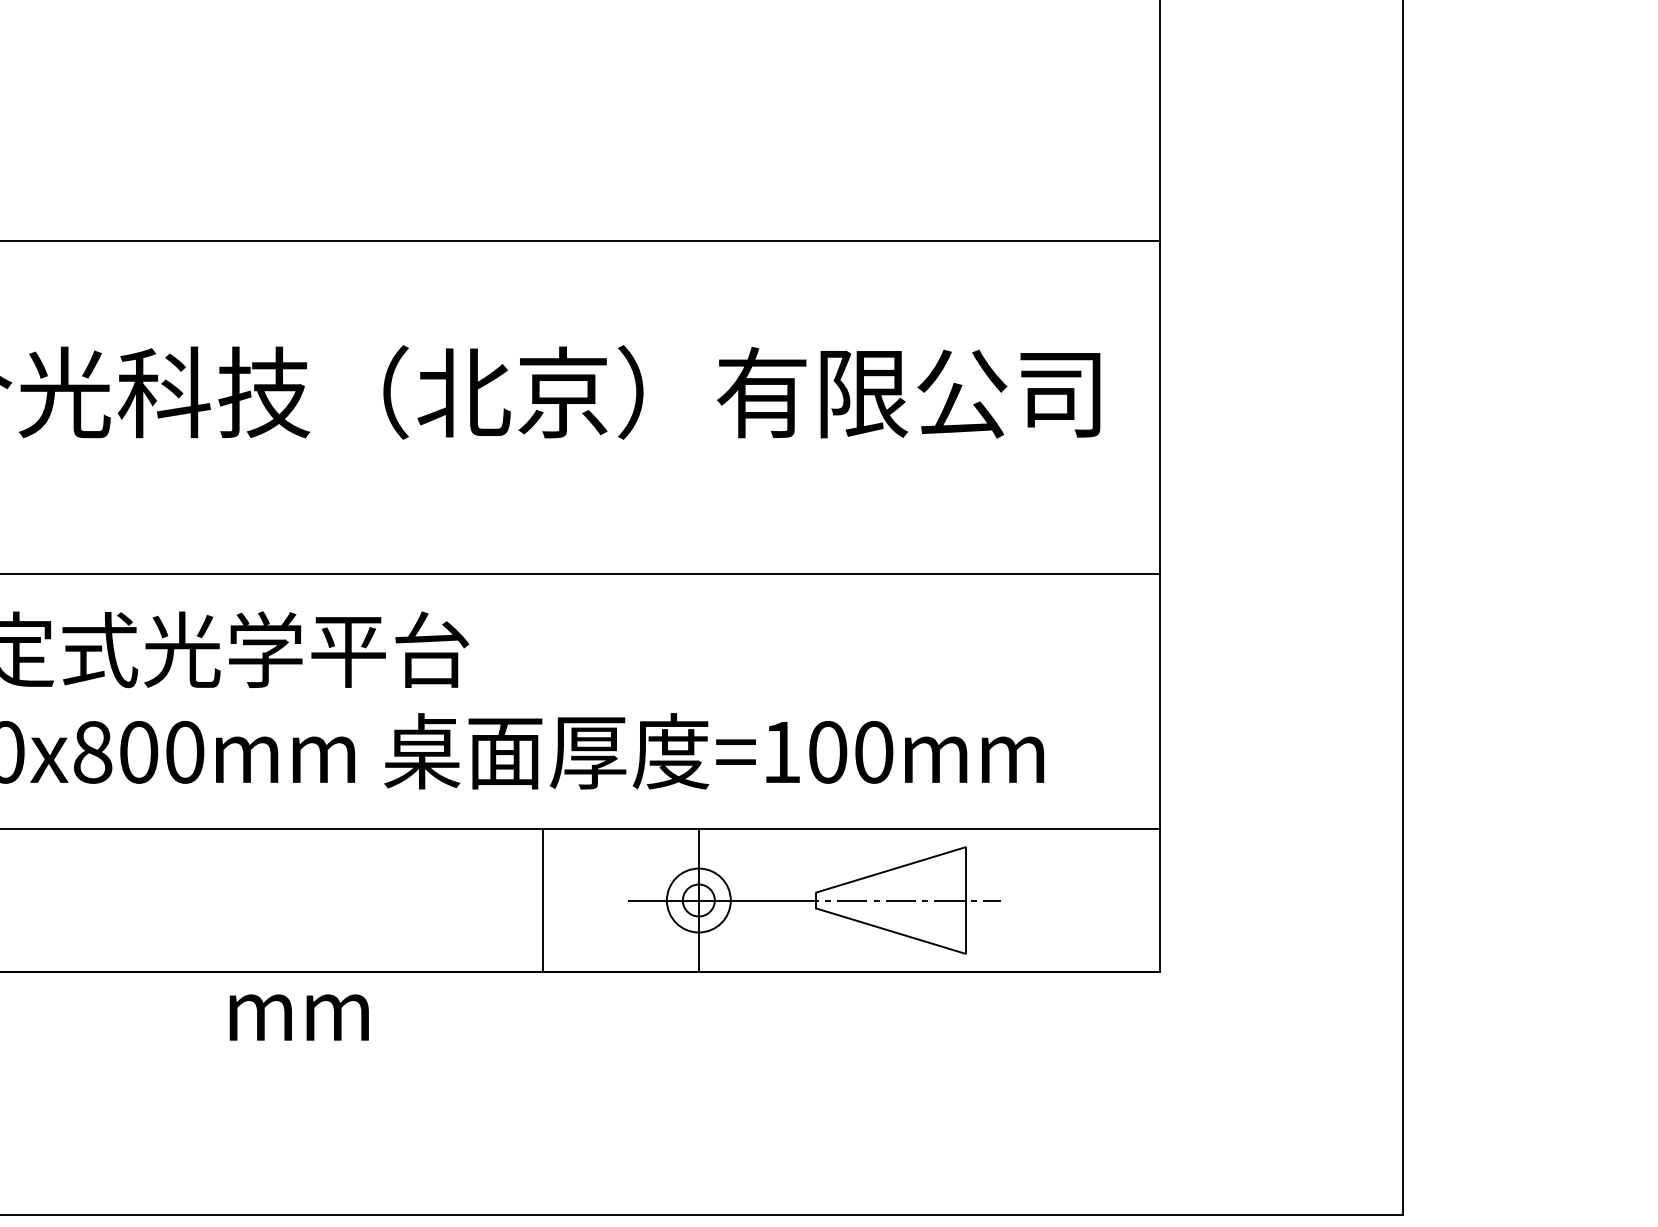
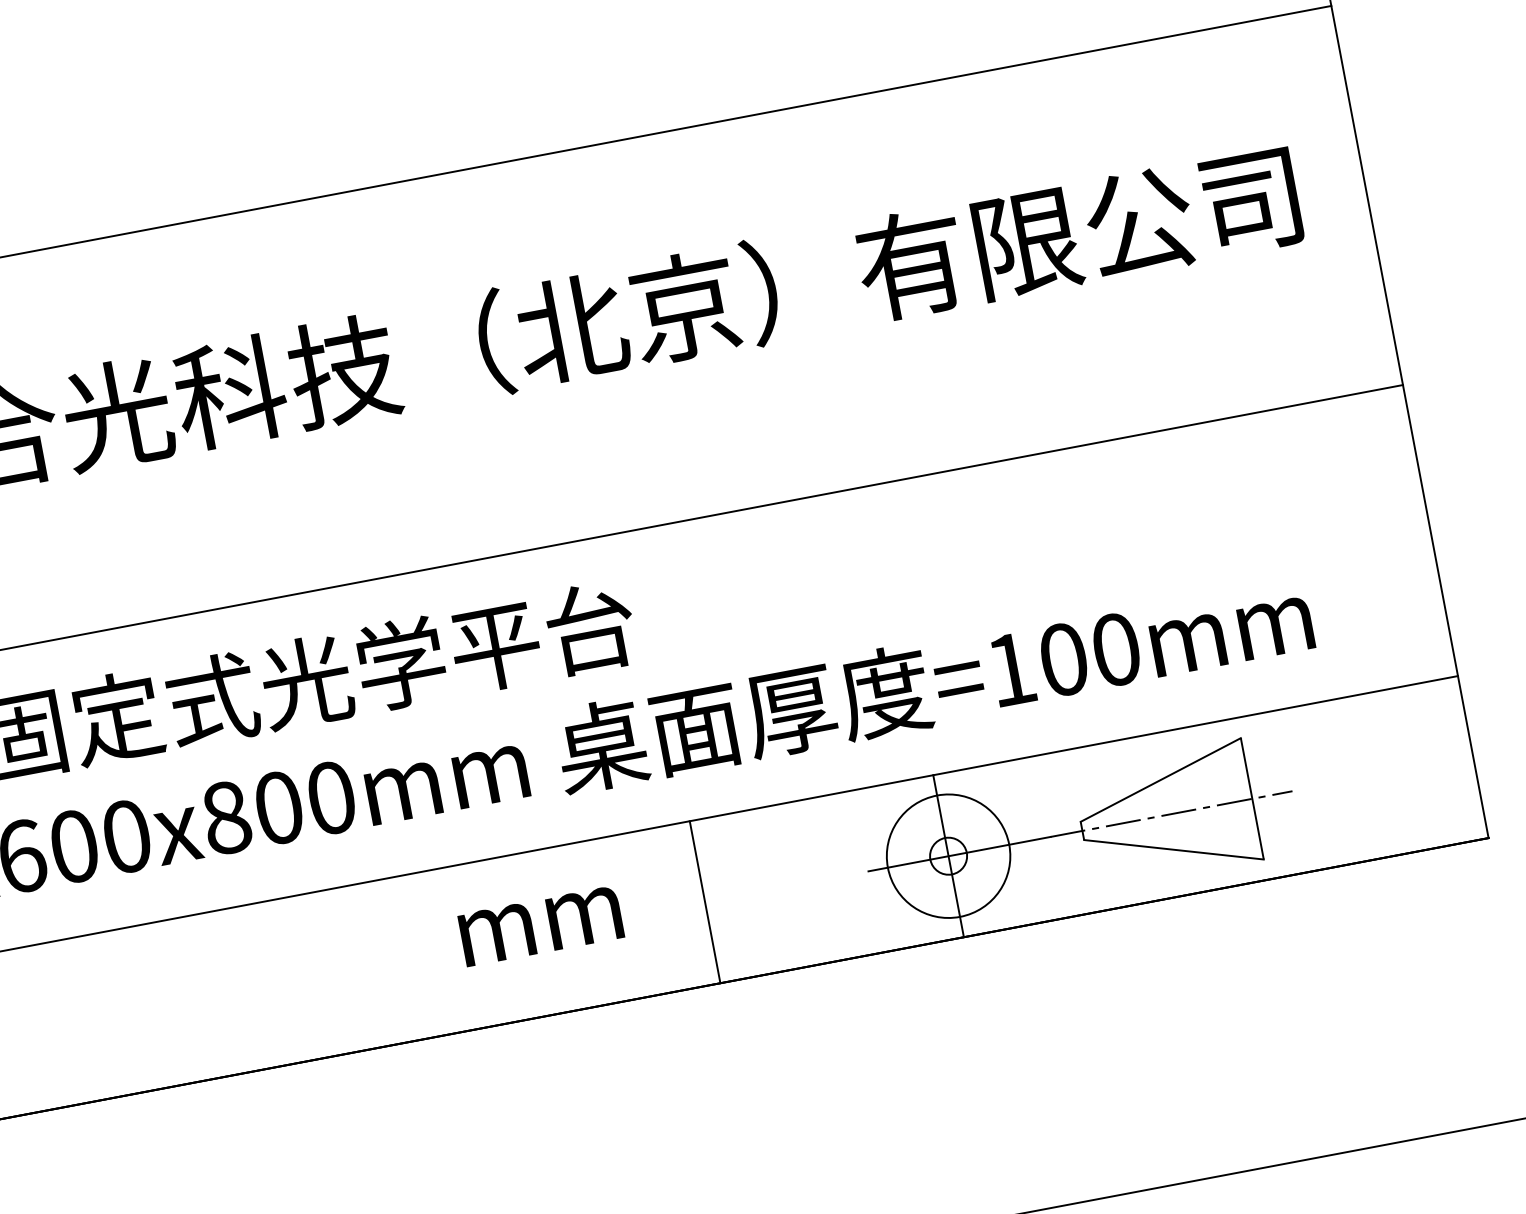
line: (543, 900) -> (705, 902), moved
circle: (698, 900) -> (948, 856), size x1.67
text: (298, 1017) -> (540, 926), moved

